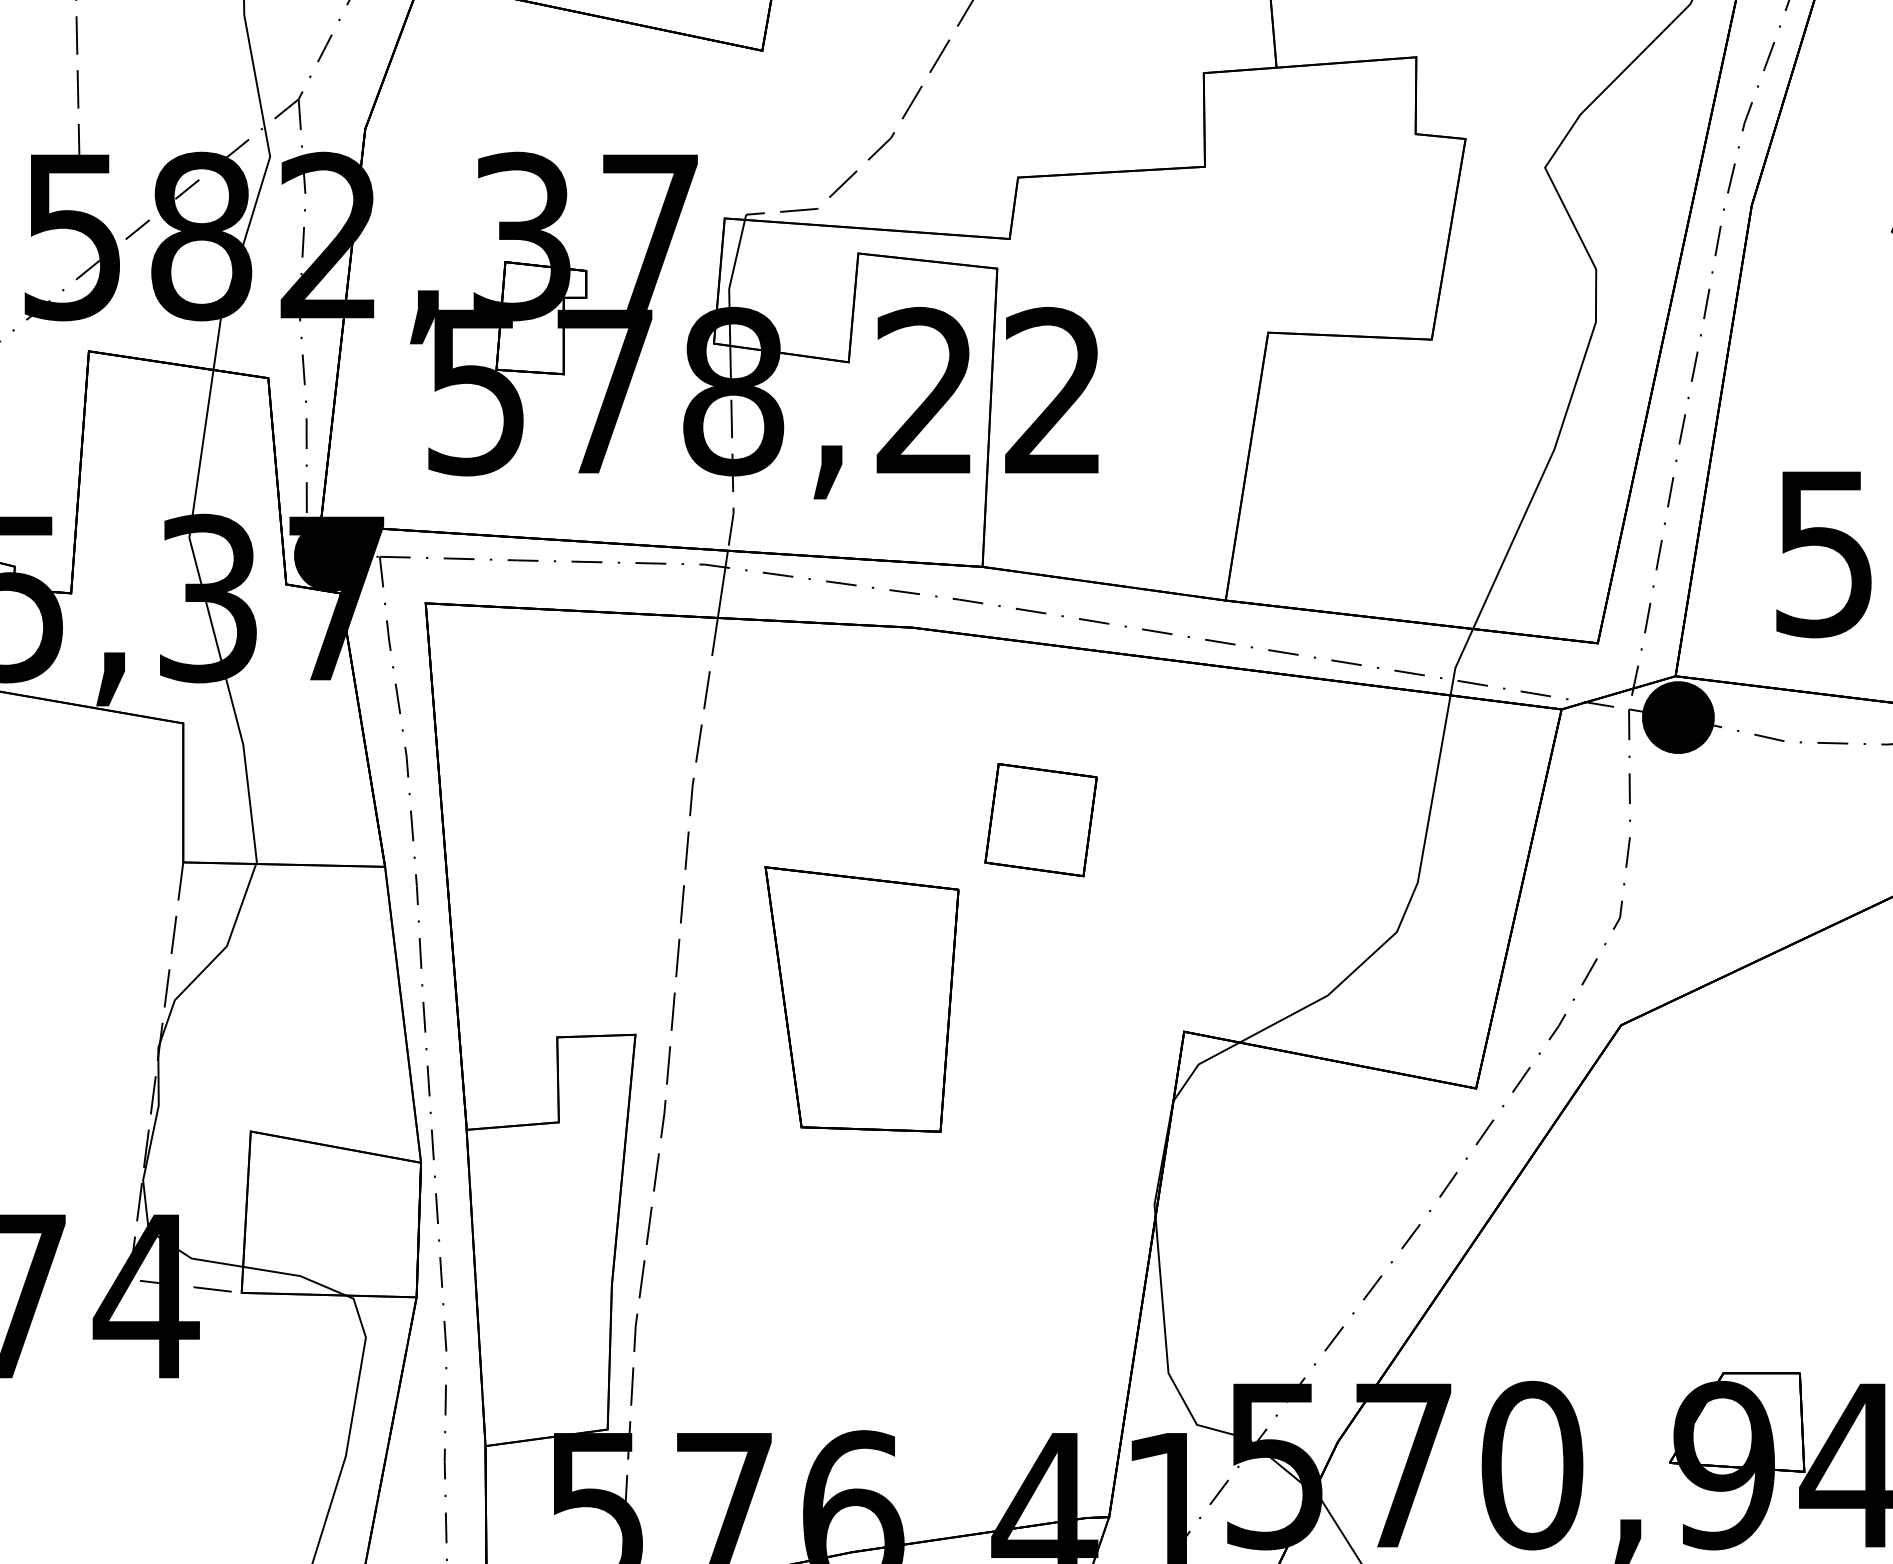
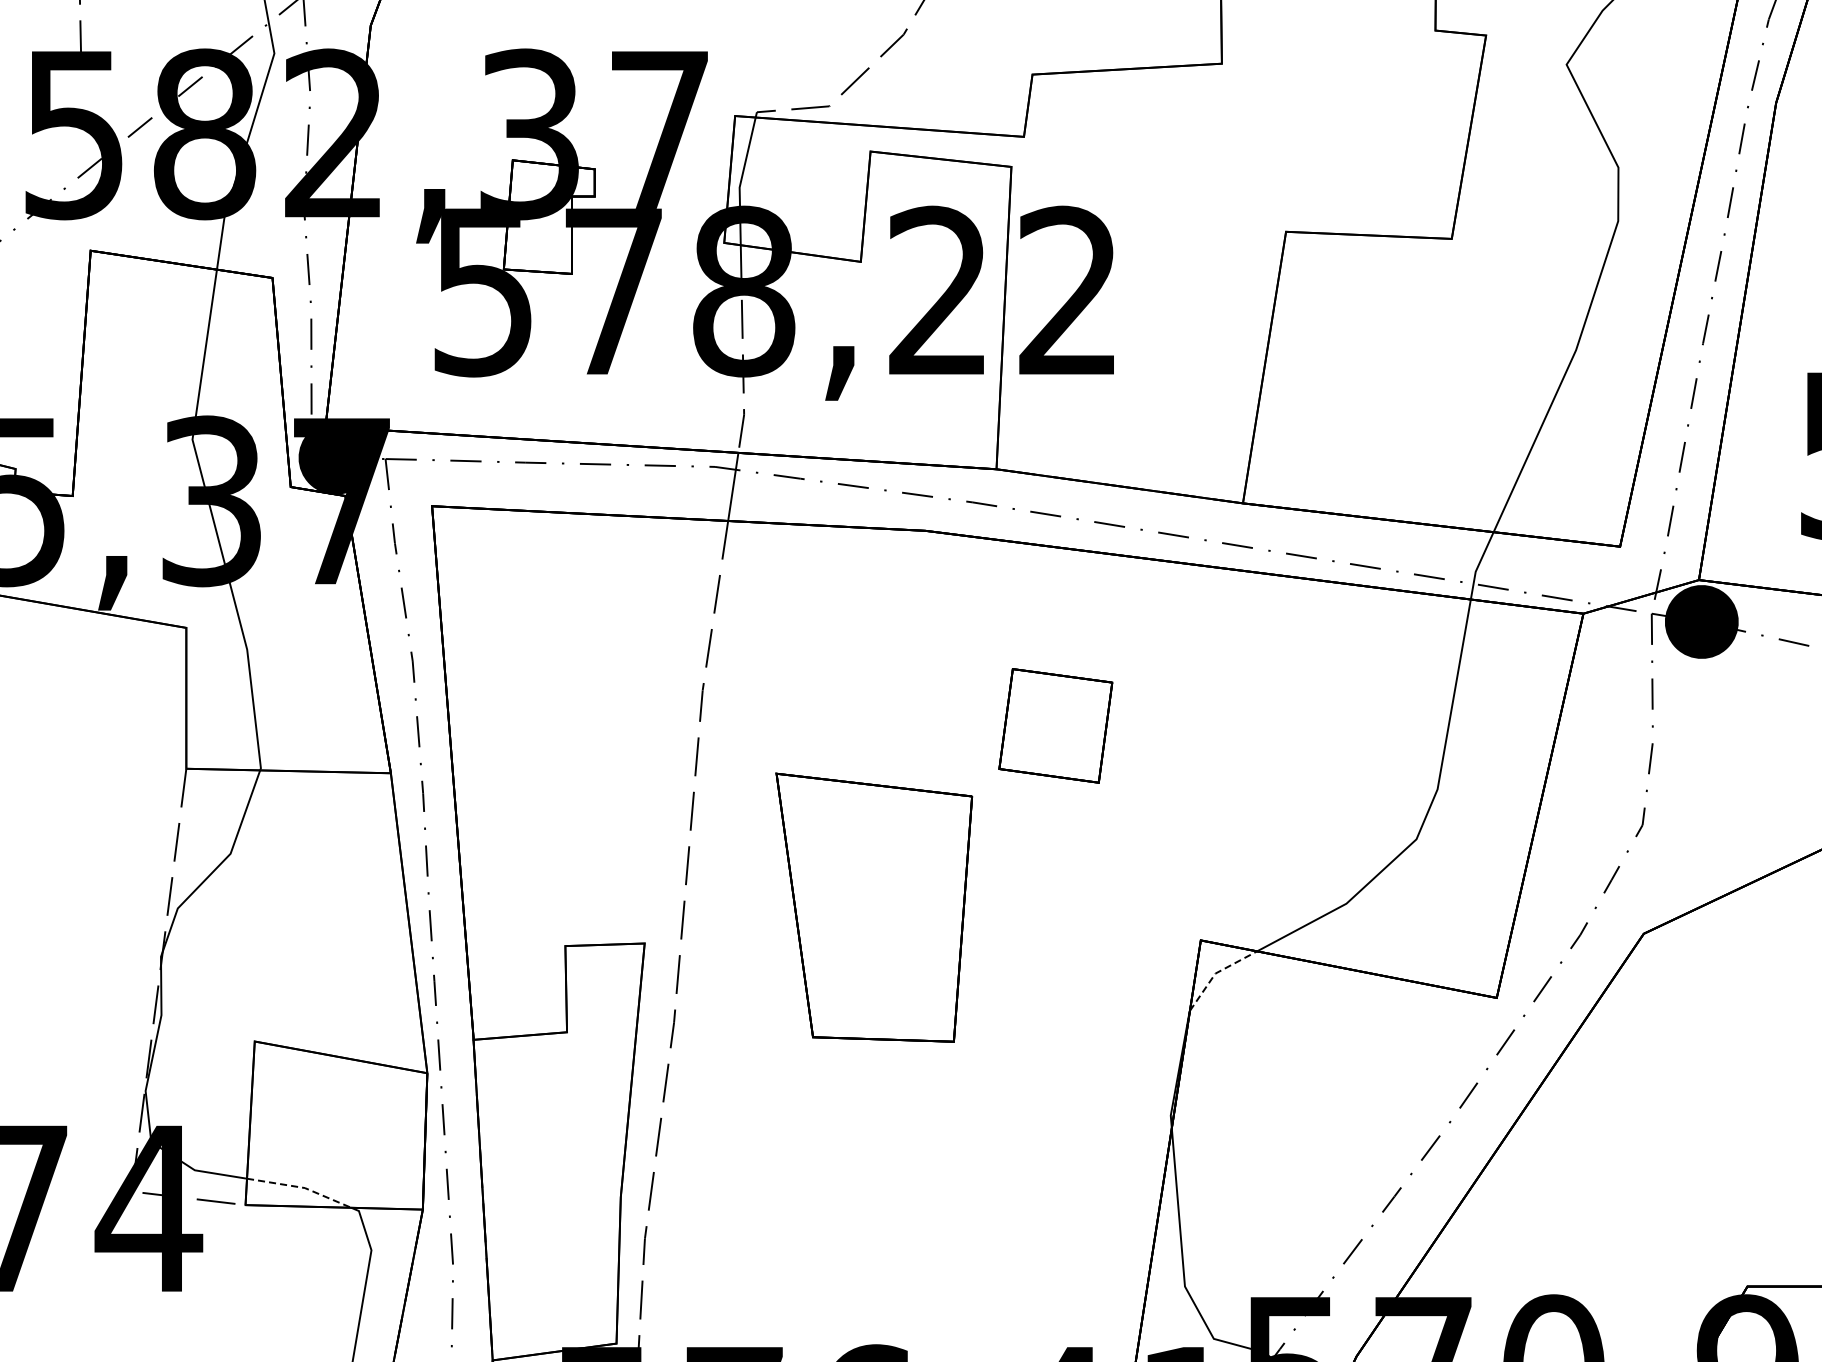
line: (1199, 1063) -> (1216, 972), solid -> dashed
line: (297, 1275) -> (302, 1187), solid -> dashed

